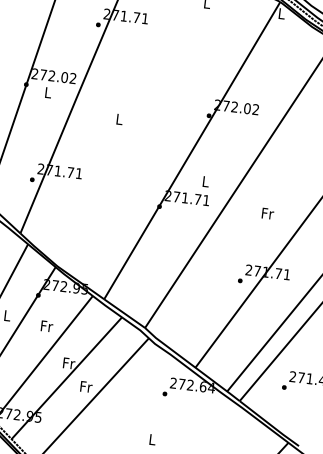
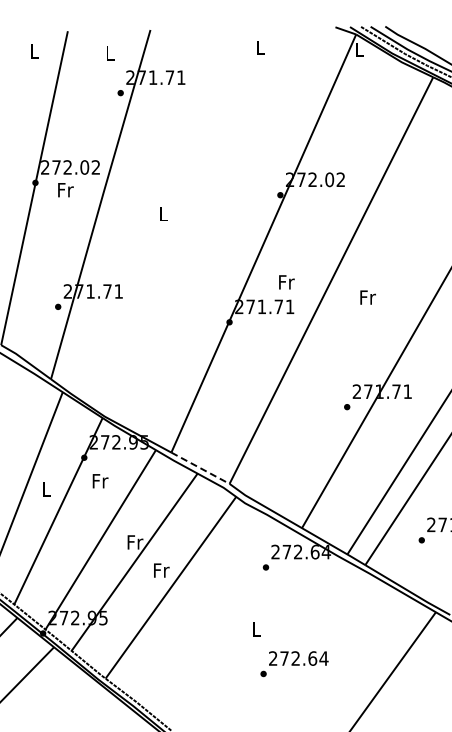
text: (48, 93) -> (65, 190), L -> Fr
text: (205, 181) -> (286, 282), L -> Fr
text: (267, 213) -> (367, 297), moved
line: (123, 312) -> (199, 467), solid -> dashed
text: (46, 326) -> (100, 481), moved

